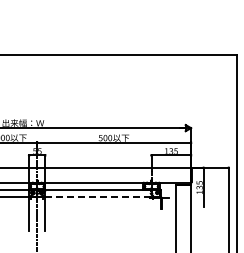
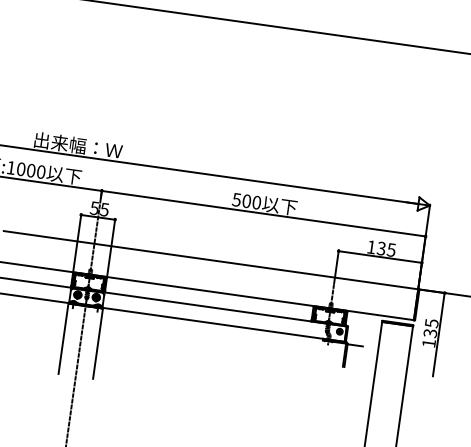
line: (102, 197) -> (223, 325), dashed -> solid

